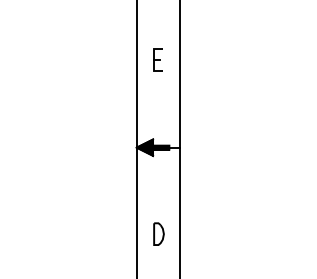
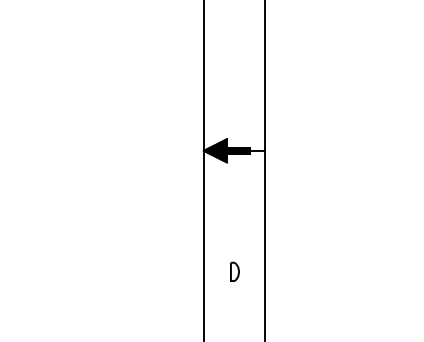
part: (157, 59) -> (232, 27), removed
part: (158, 233) -> (234, 271), size x0.6

